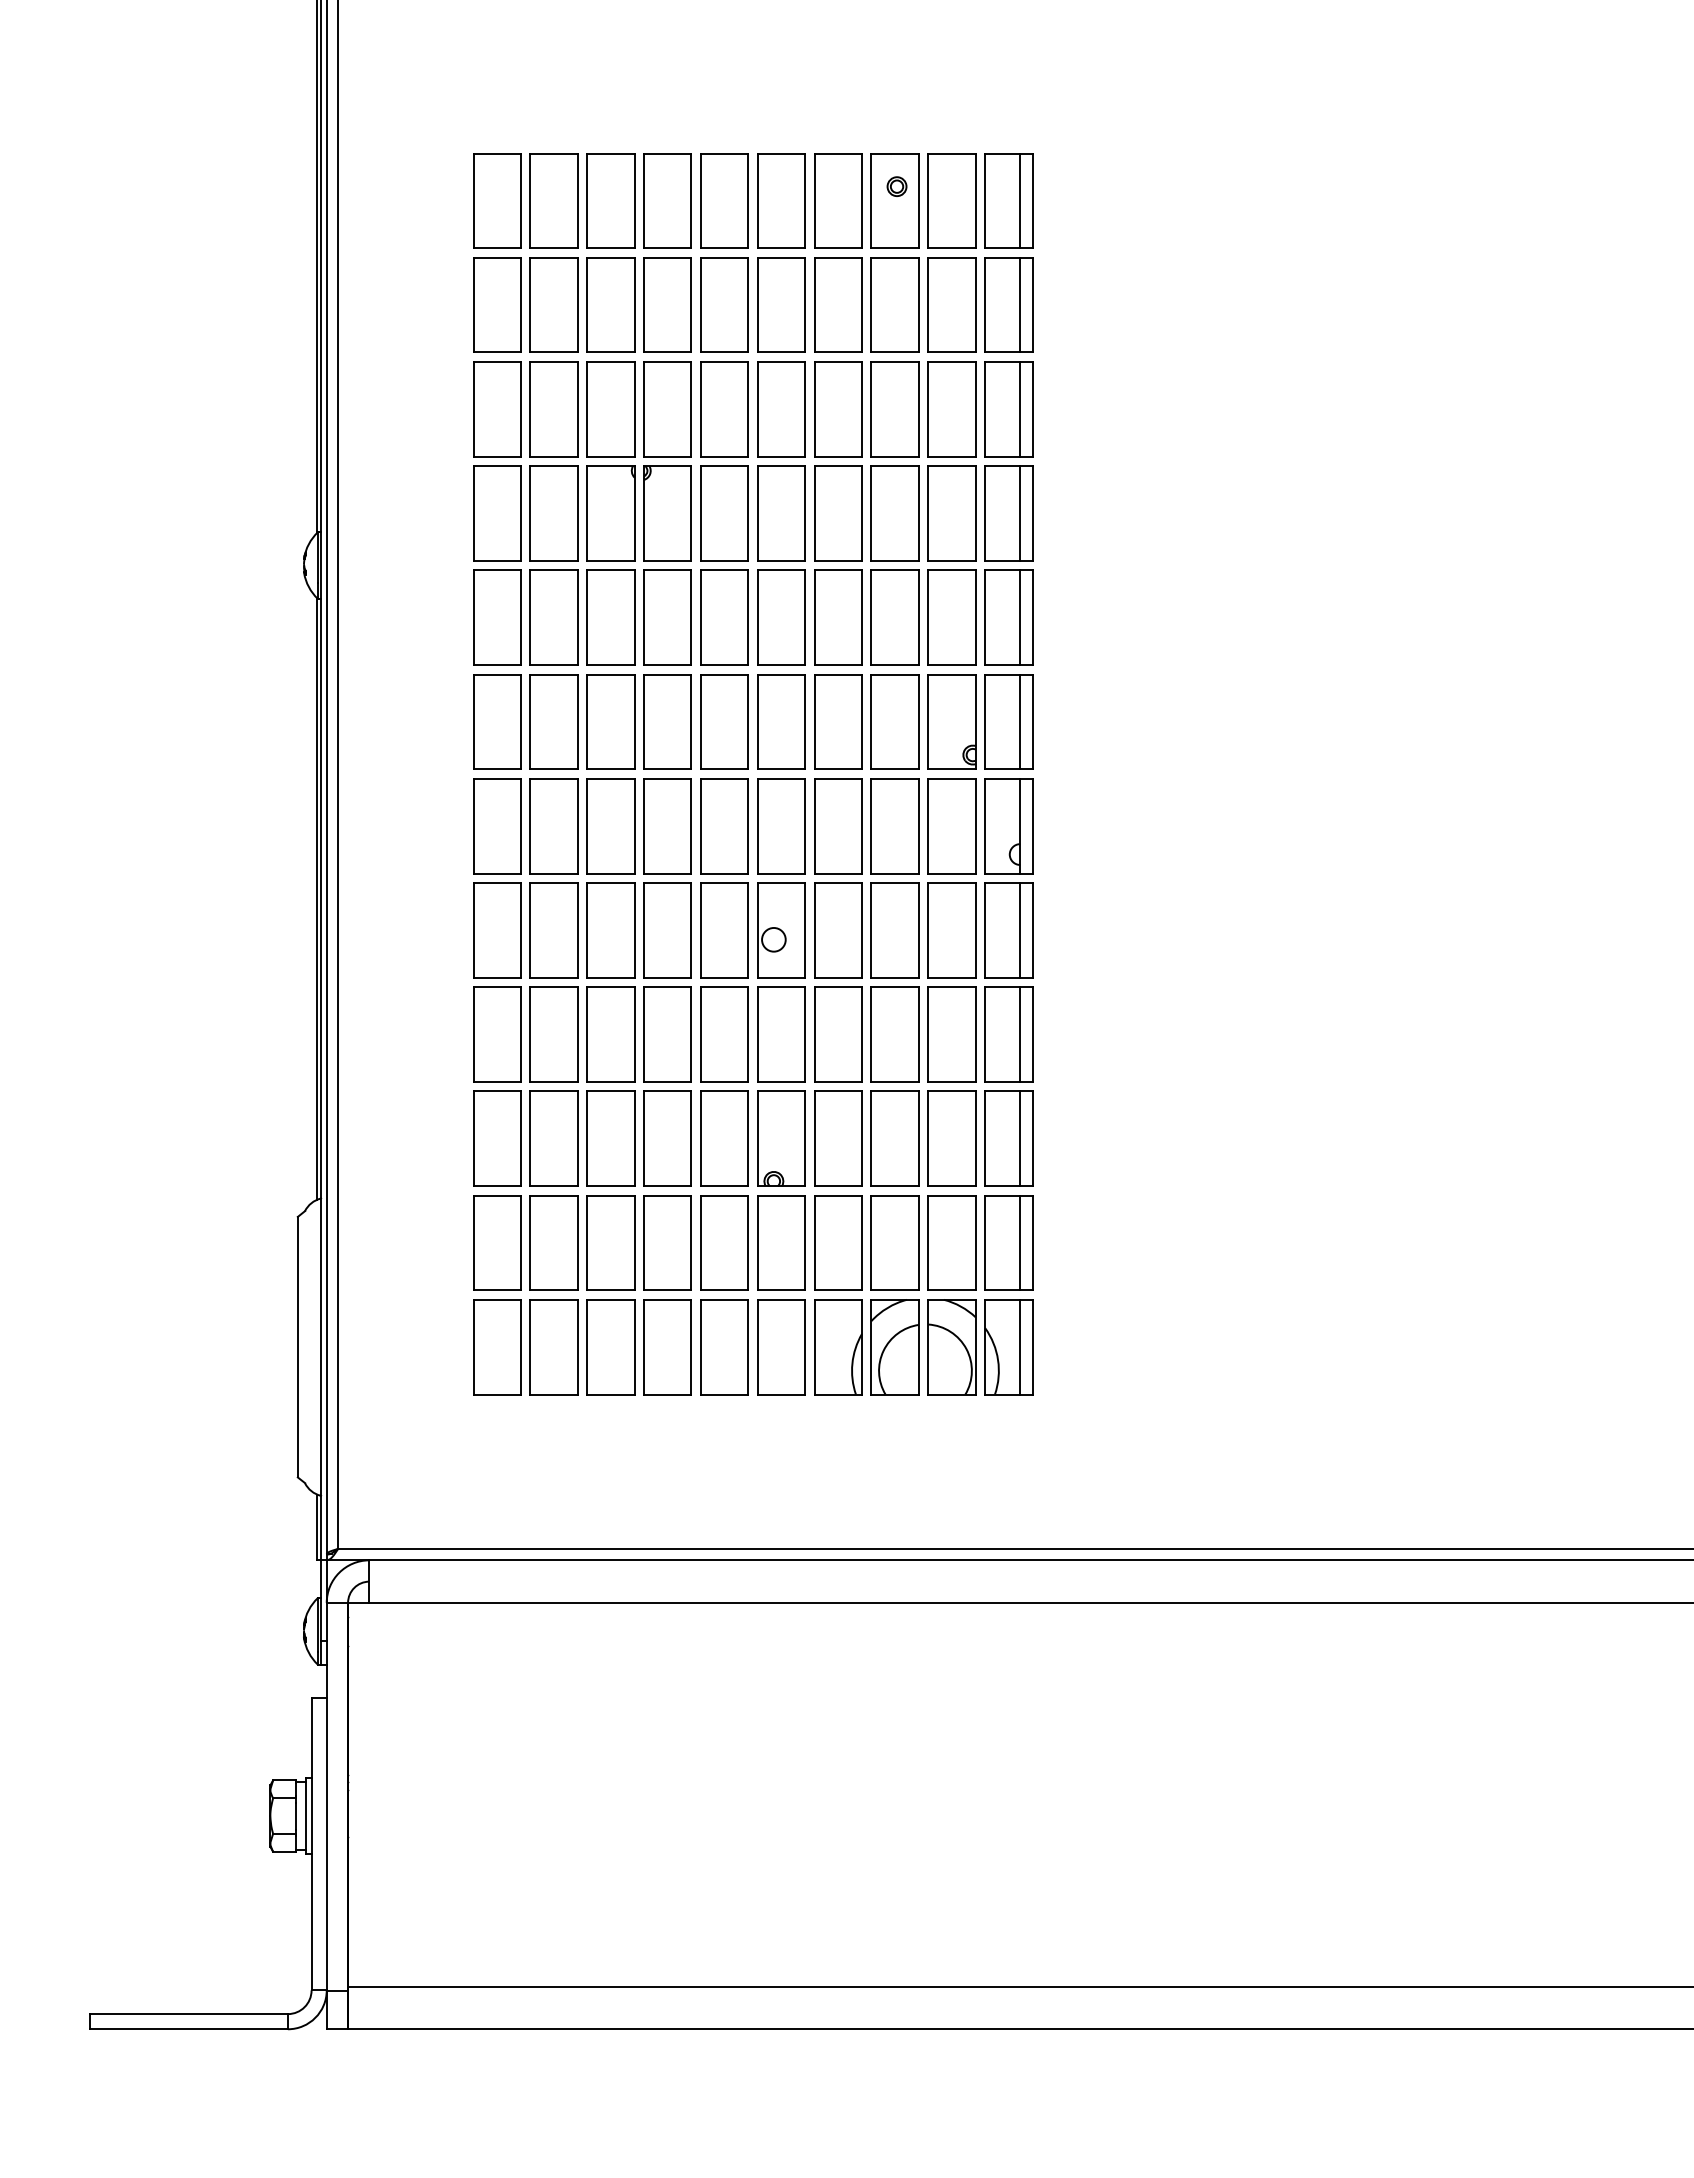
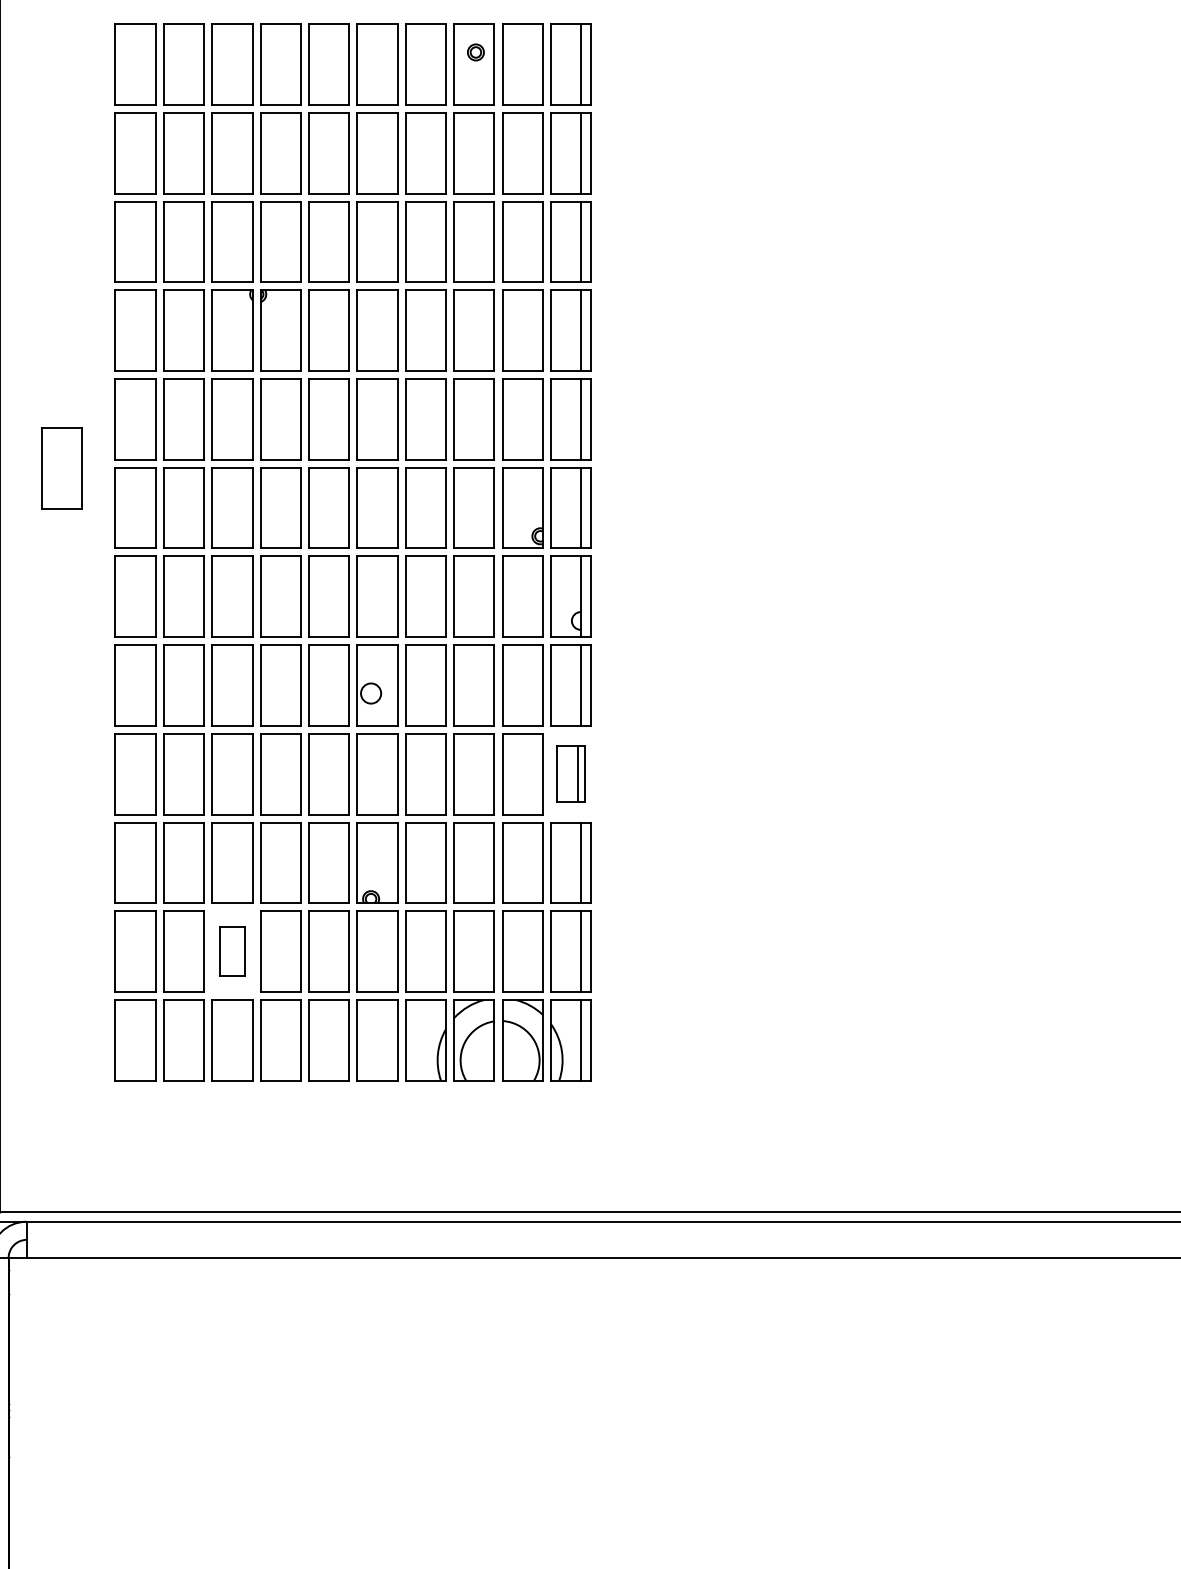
part: (410, 675) -> (61, 468), added
part: (1008, 1034) -> (570, 774), size x0.7
part: (610, 1242) -> (232, 951), size x0.6

